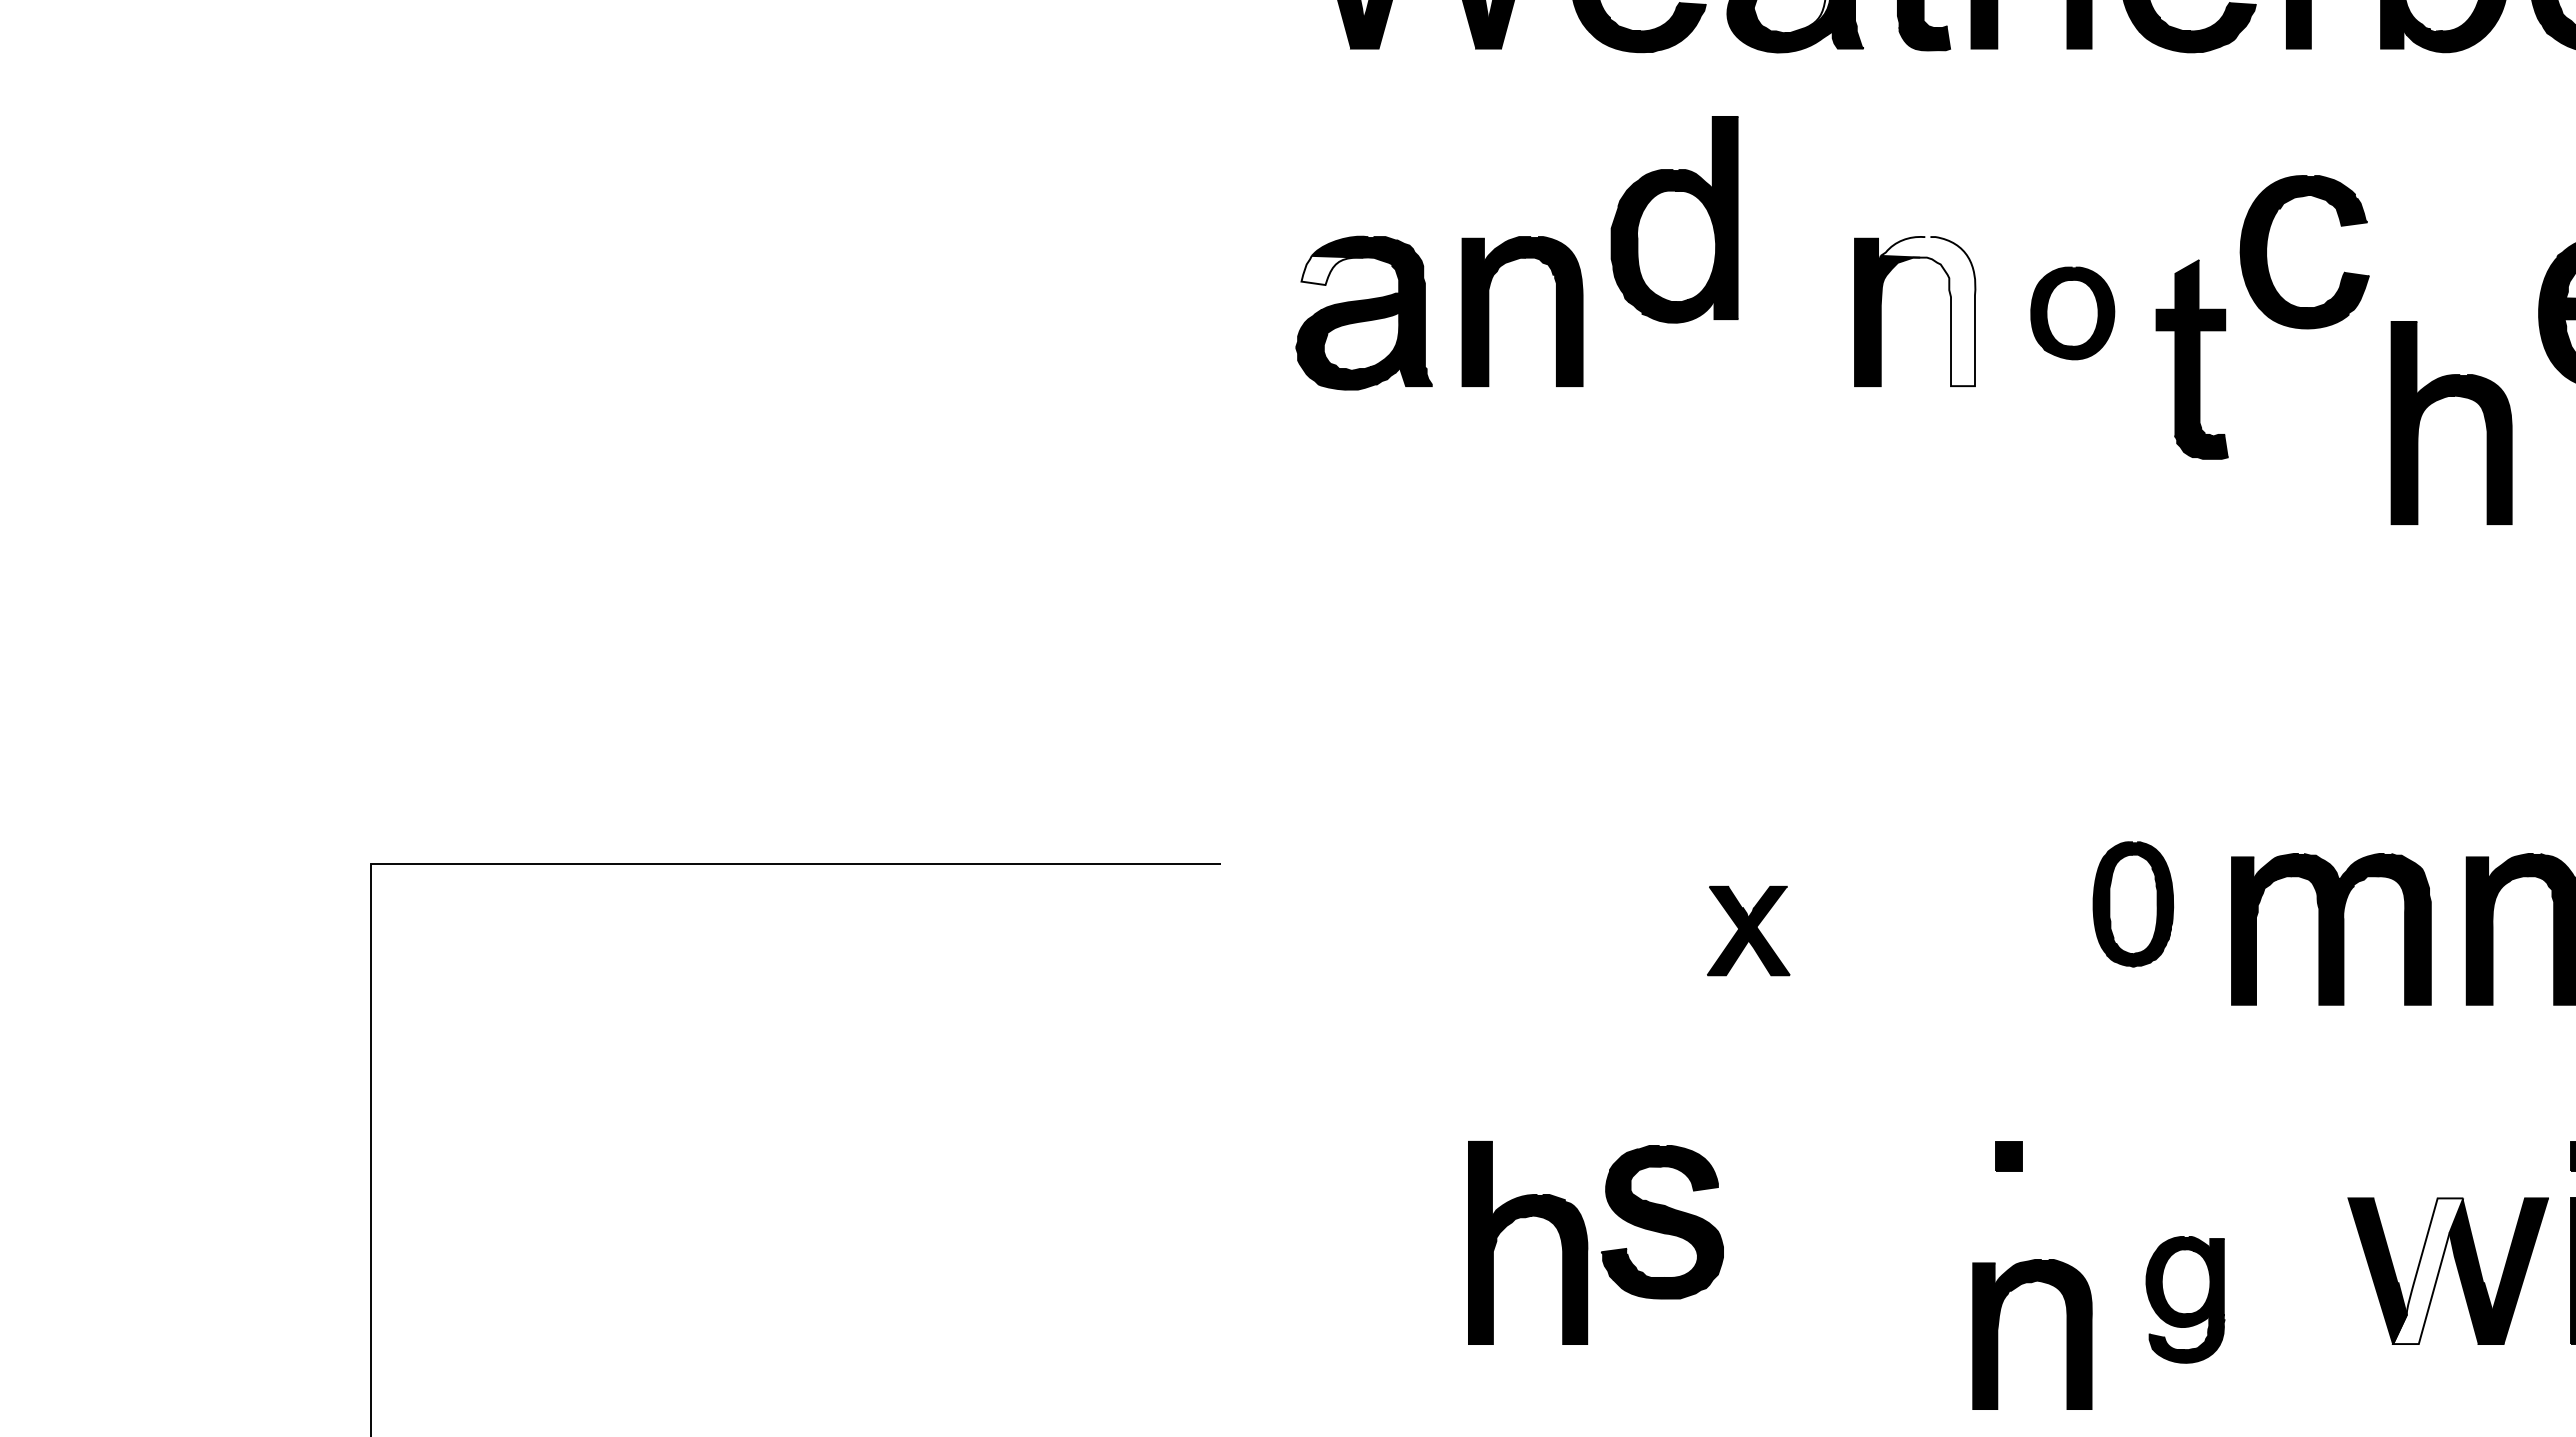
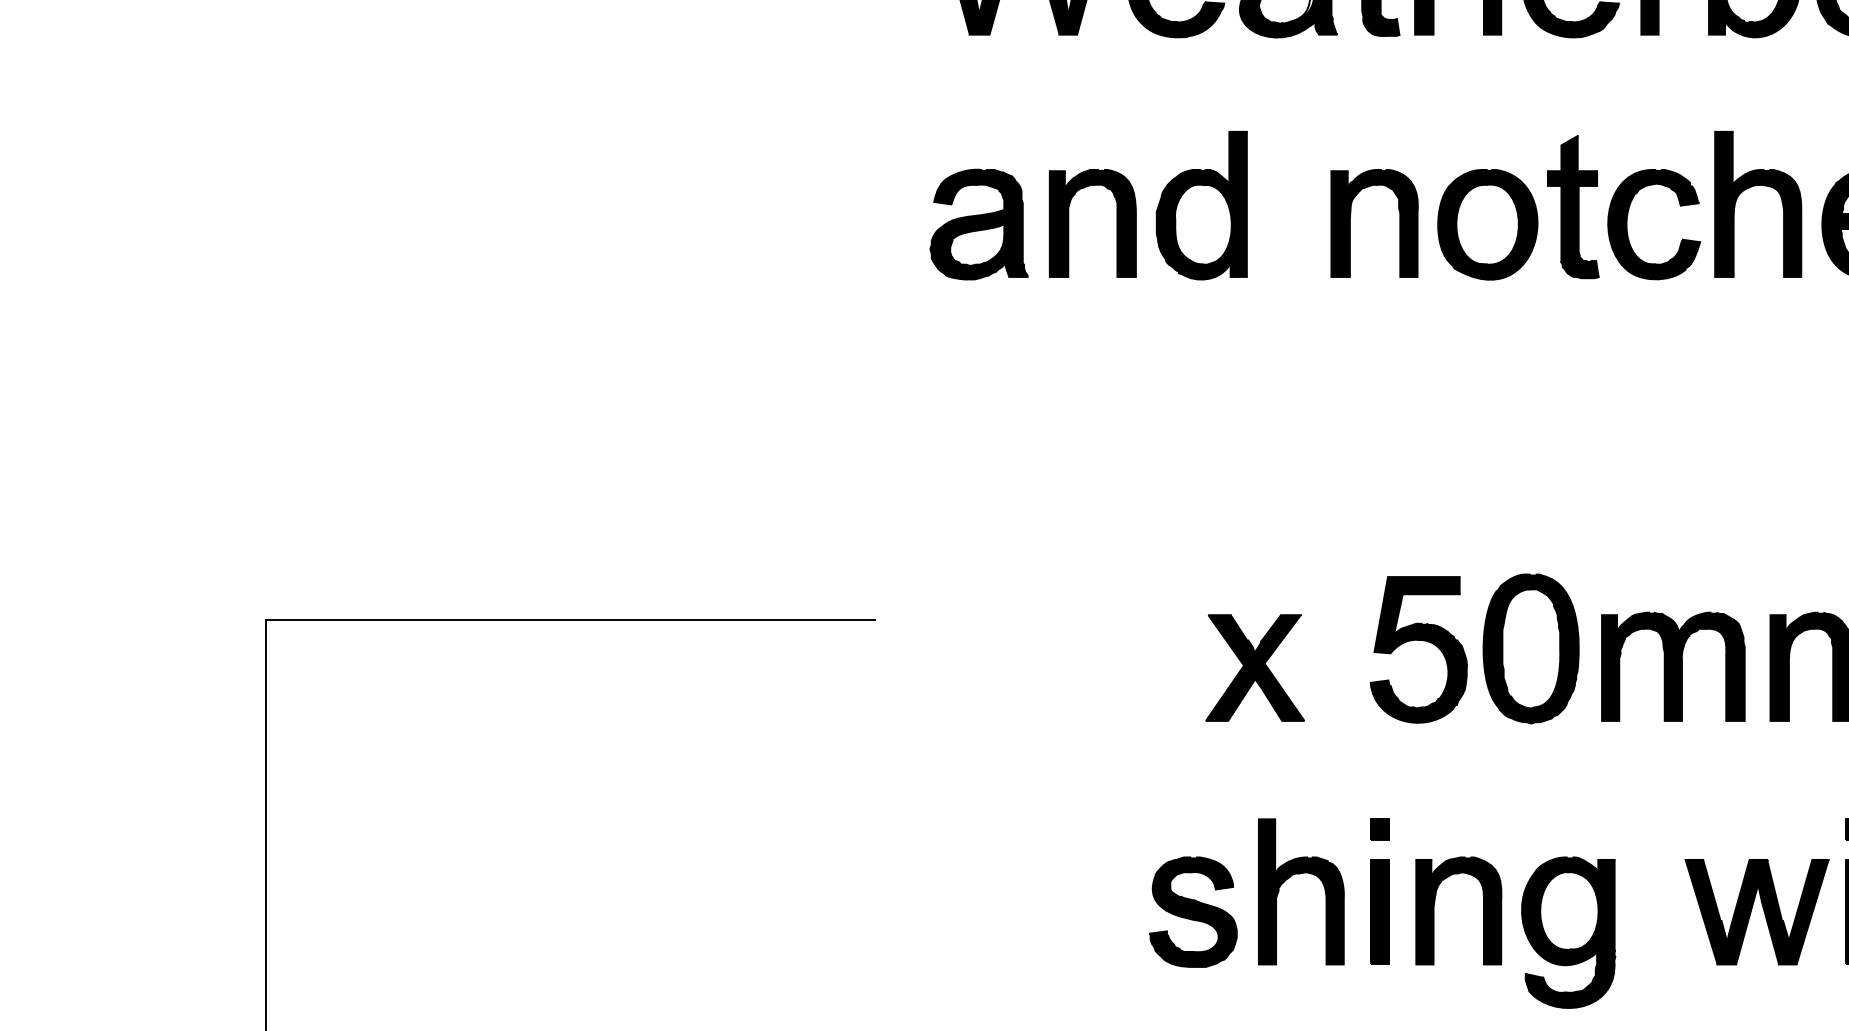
part: (1674, 219) -> (1201, 205), moved
part: (2267, 248) -> (1627, 221), moved
fill: (1332, 270) -> (956, 193), added
fill: (1927, 311) -> (1383, 223), added
part: (2072, 313) -> (1487, 224), size x1.67
part: (2191, 359) -> (1572, 206), moved
part: (2444, 398) -> (1753, 186), moved
part: (1976, 892) -> (1418, 640), added
part: (2133, 904) -> (1531, 648), size x1.67
part: (1748, 930) -> (1255, 667), size x1.67
part: (2008, 1156) -> (1379, 829), moved
part: (1525, 1218) -> (1299, 874), moved
part: (1662, 1222) -> (1193, 912), moved
part: (1922, 1270) -> (1379, 911), added
fill: (2428, 1271) -> (1743, 912), added
part: (2185, 1299) -> (1568, 932), size x1.67
part: (1998, 1334) -> (1434, 910), moved

